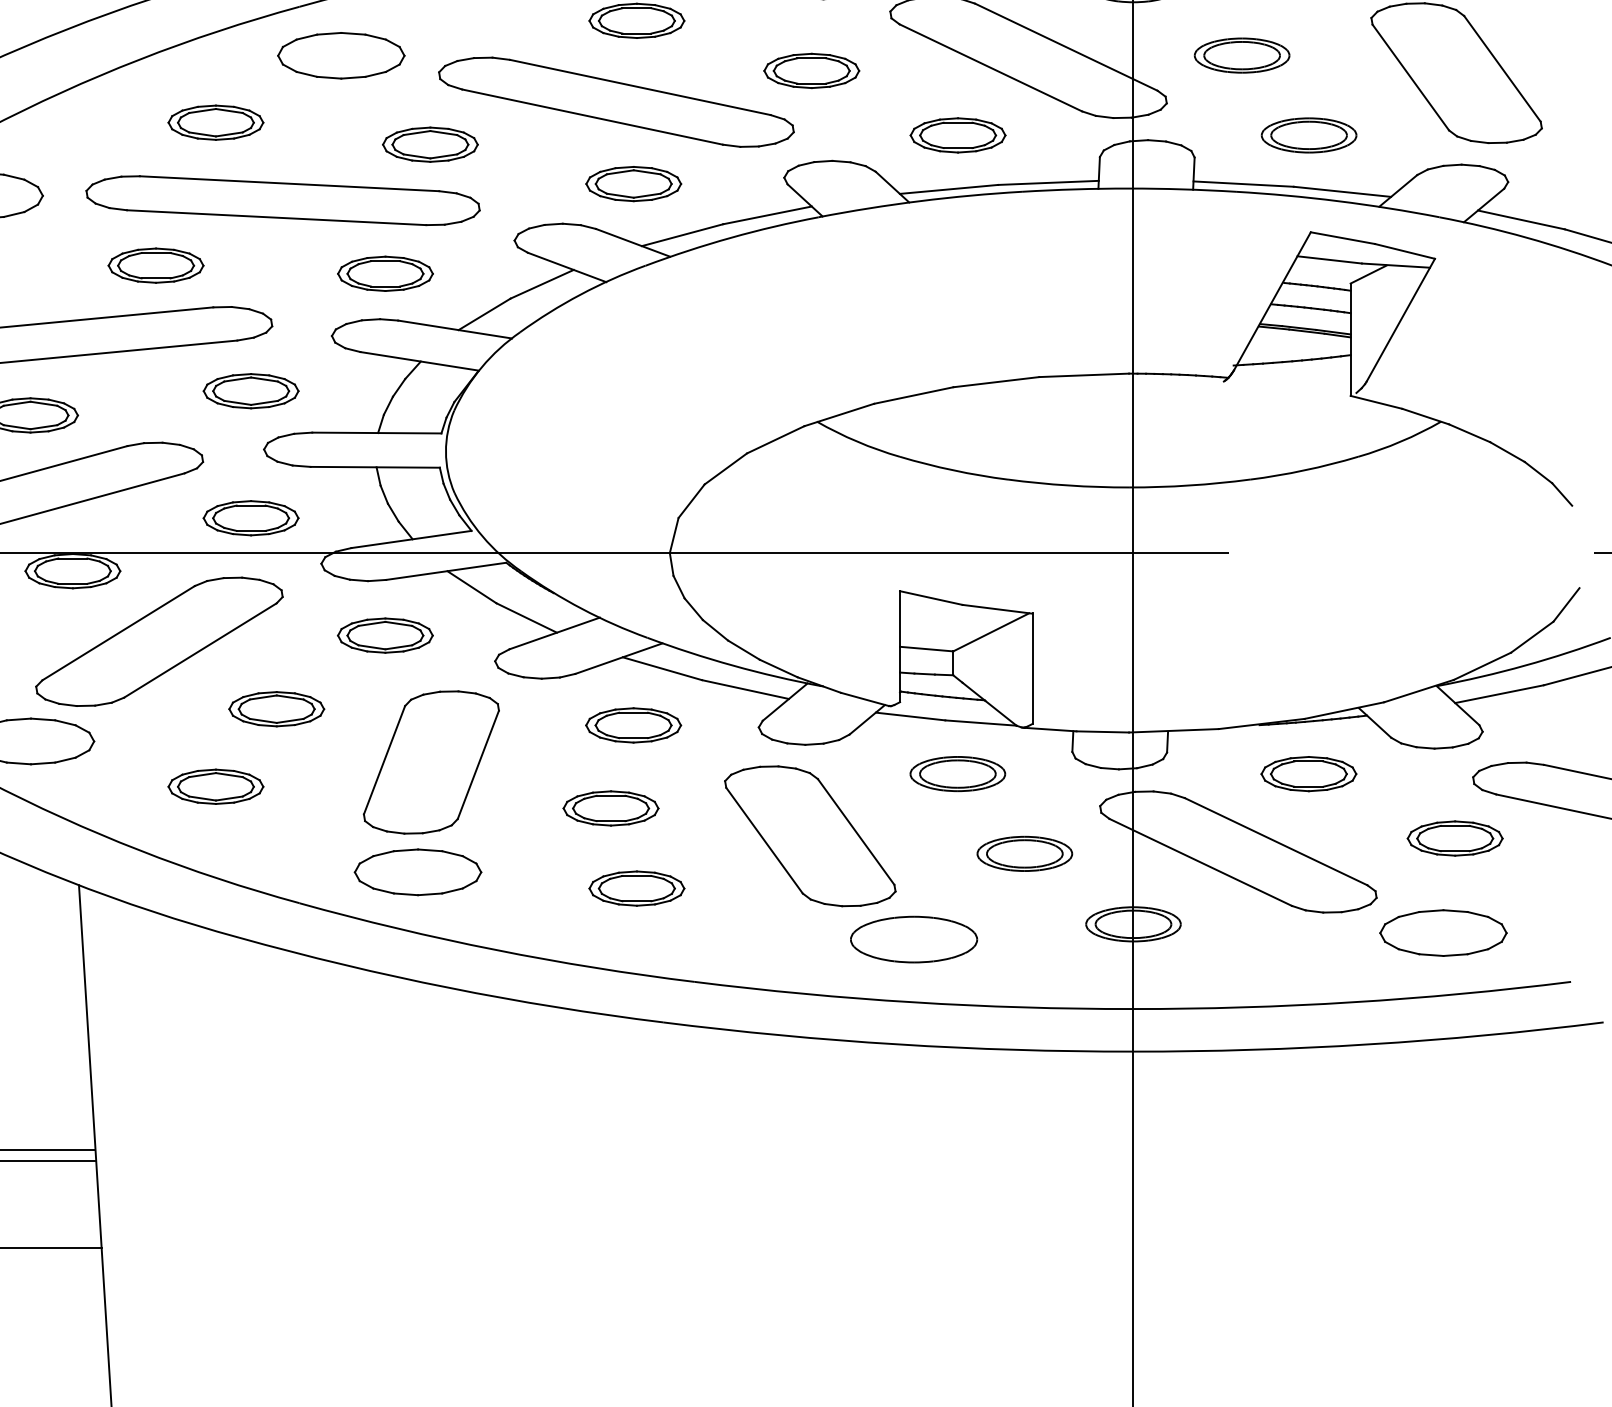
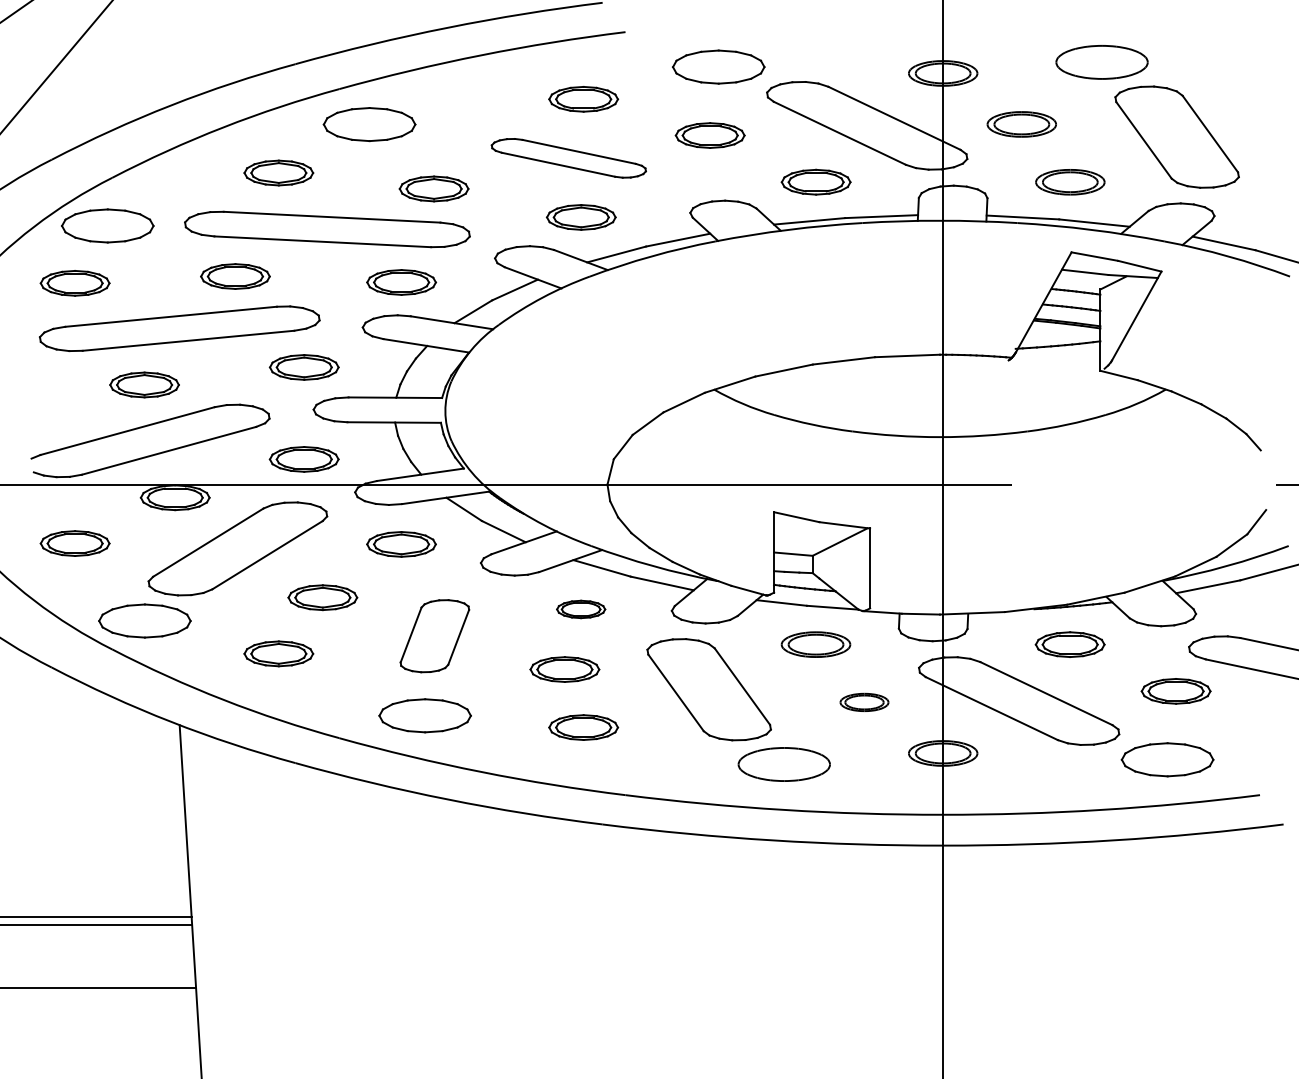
part: (616, 102) -> (568, 158), size x0.6
part: (632, 725) -> (580, 609), size x0.7
part: (430, 761) -> (434, 635), size x0.7
part: (1024, 853) -> (864, 702), size x0.7

